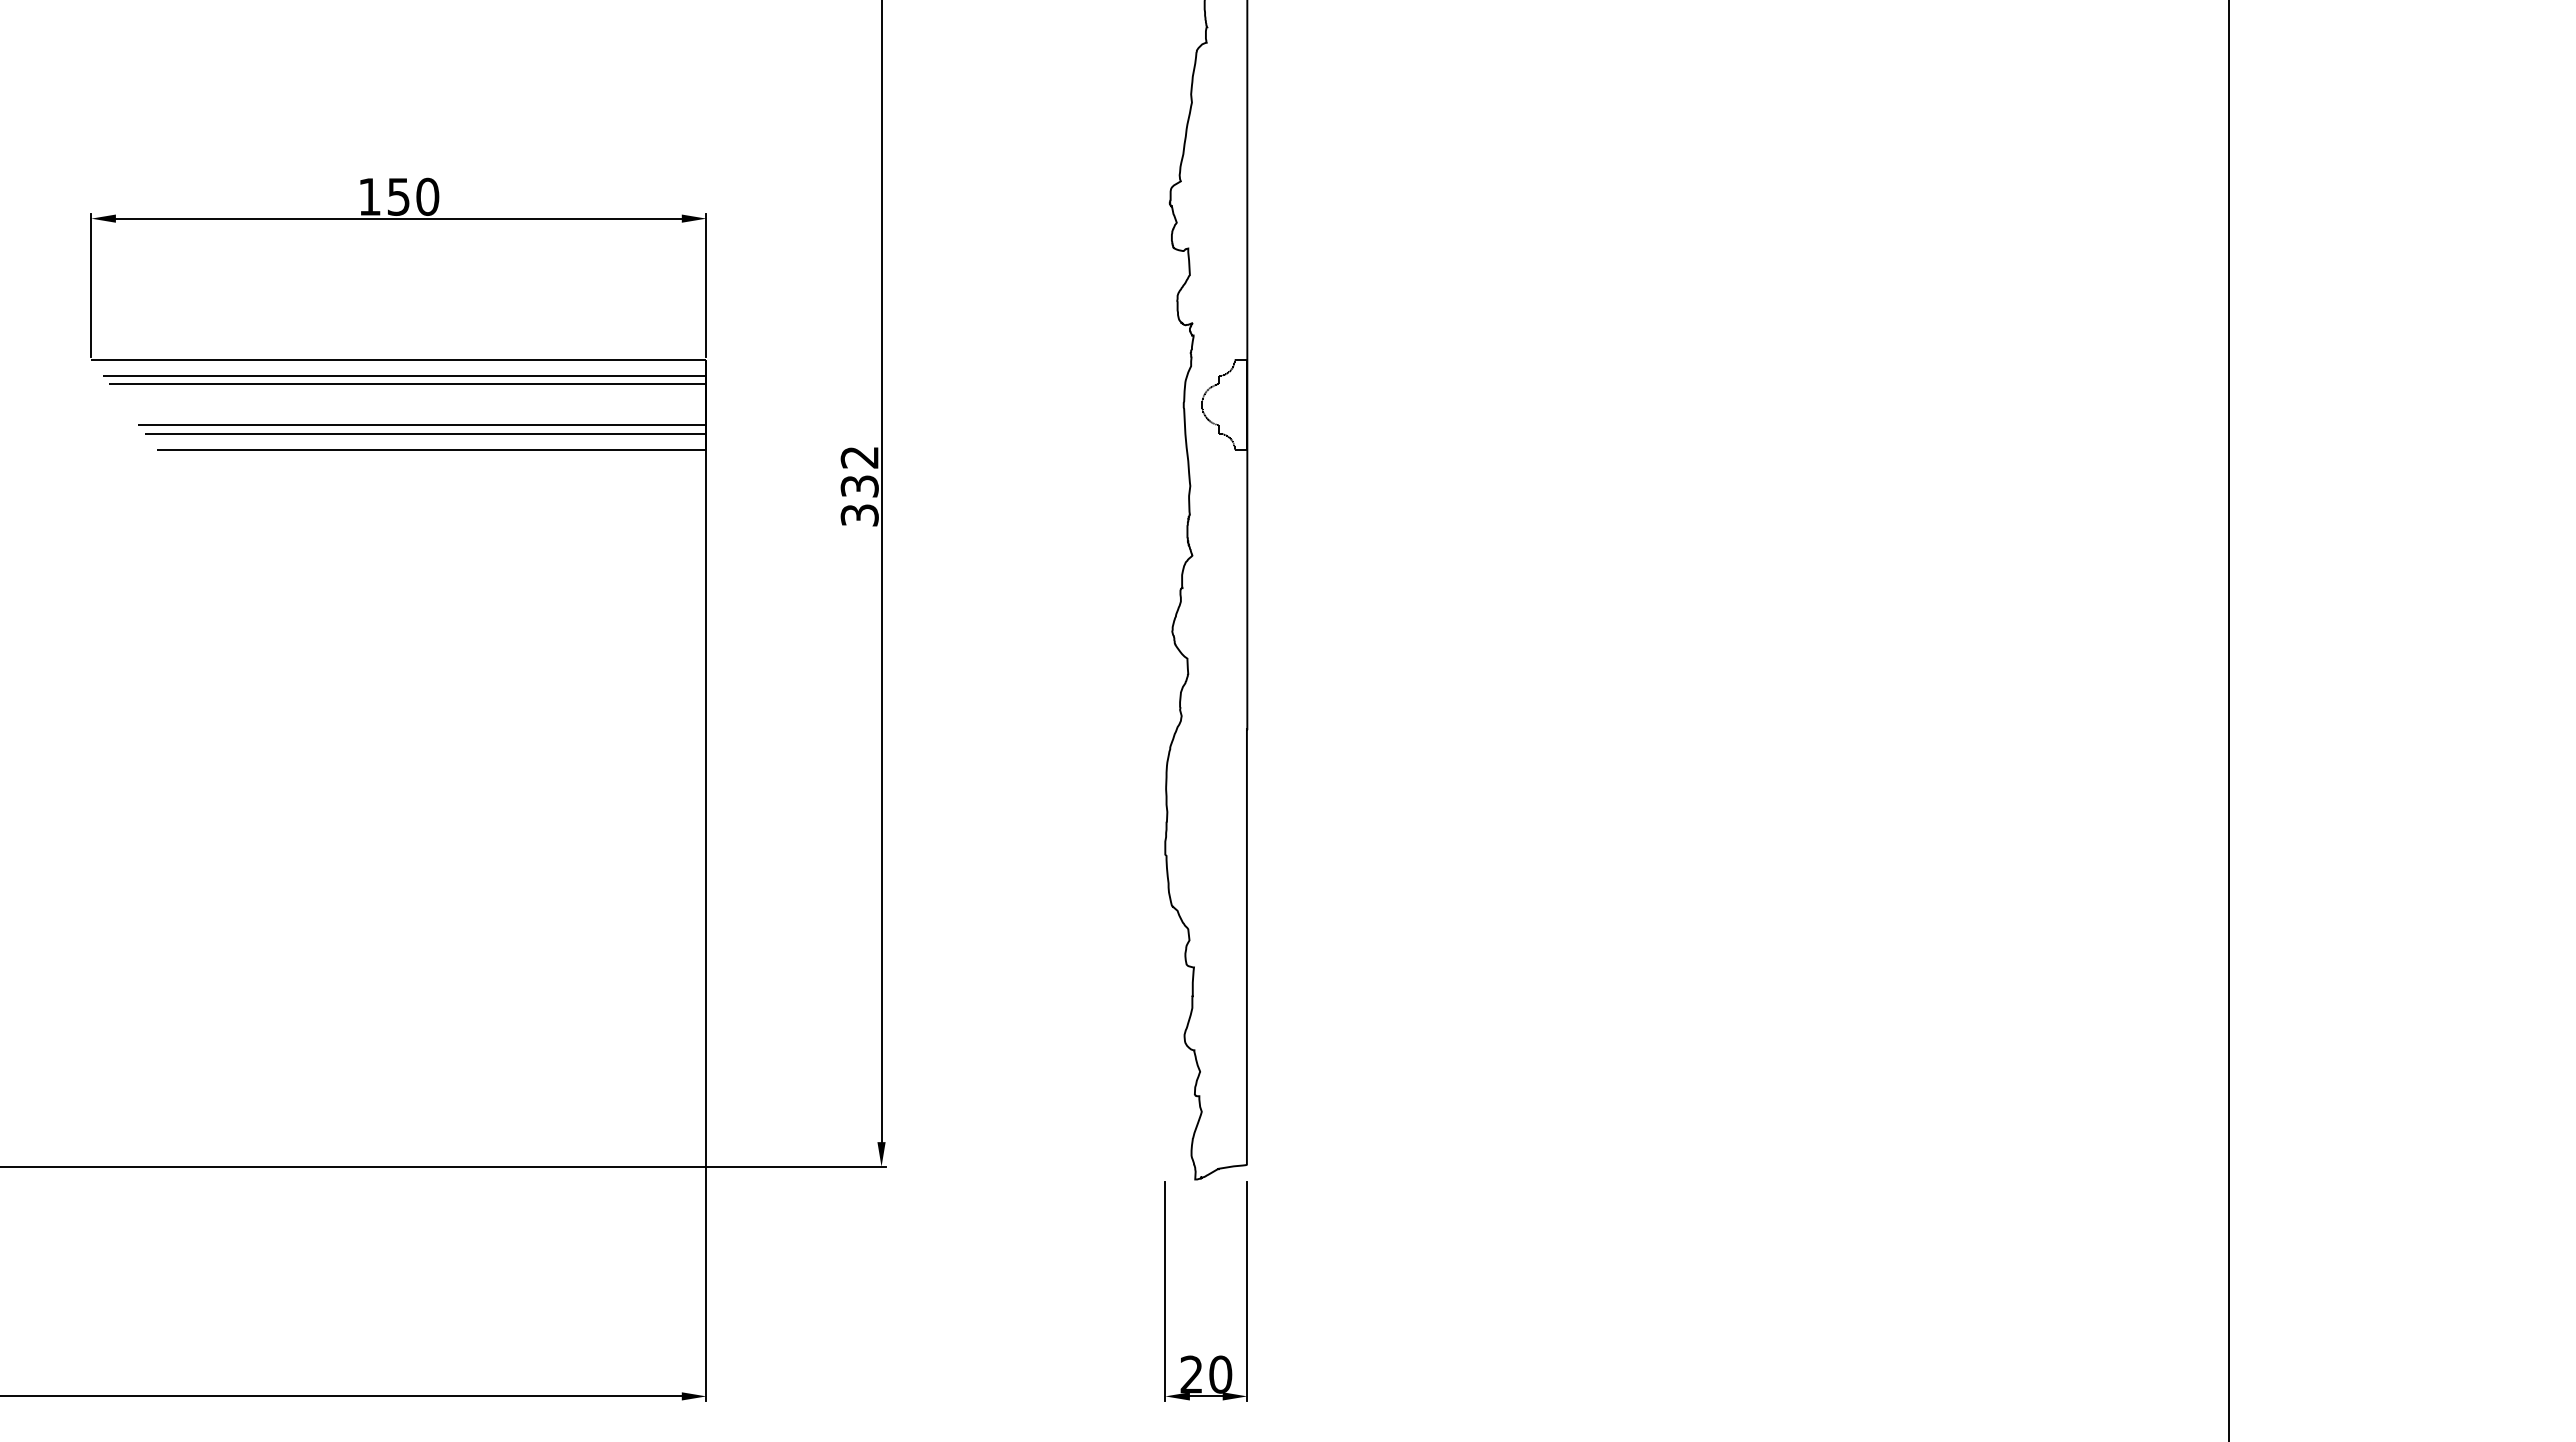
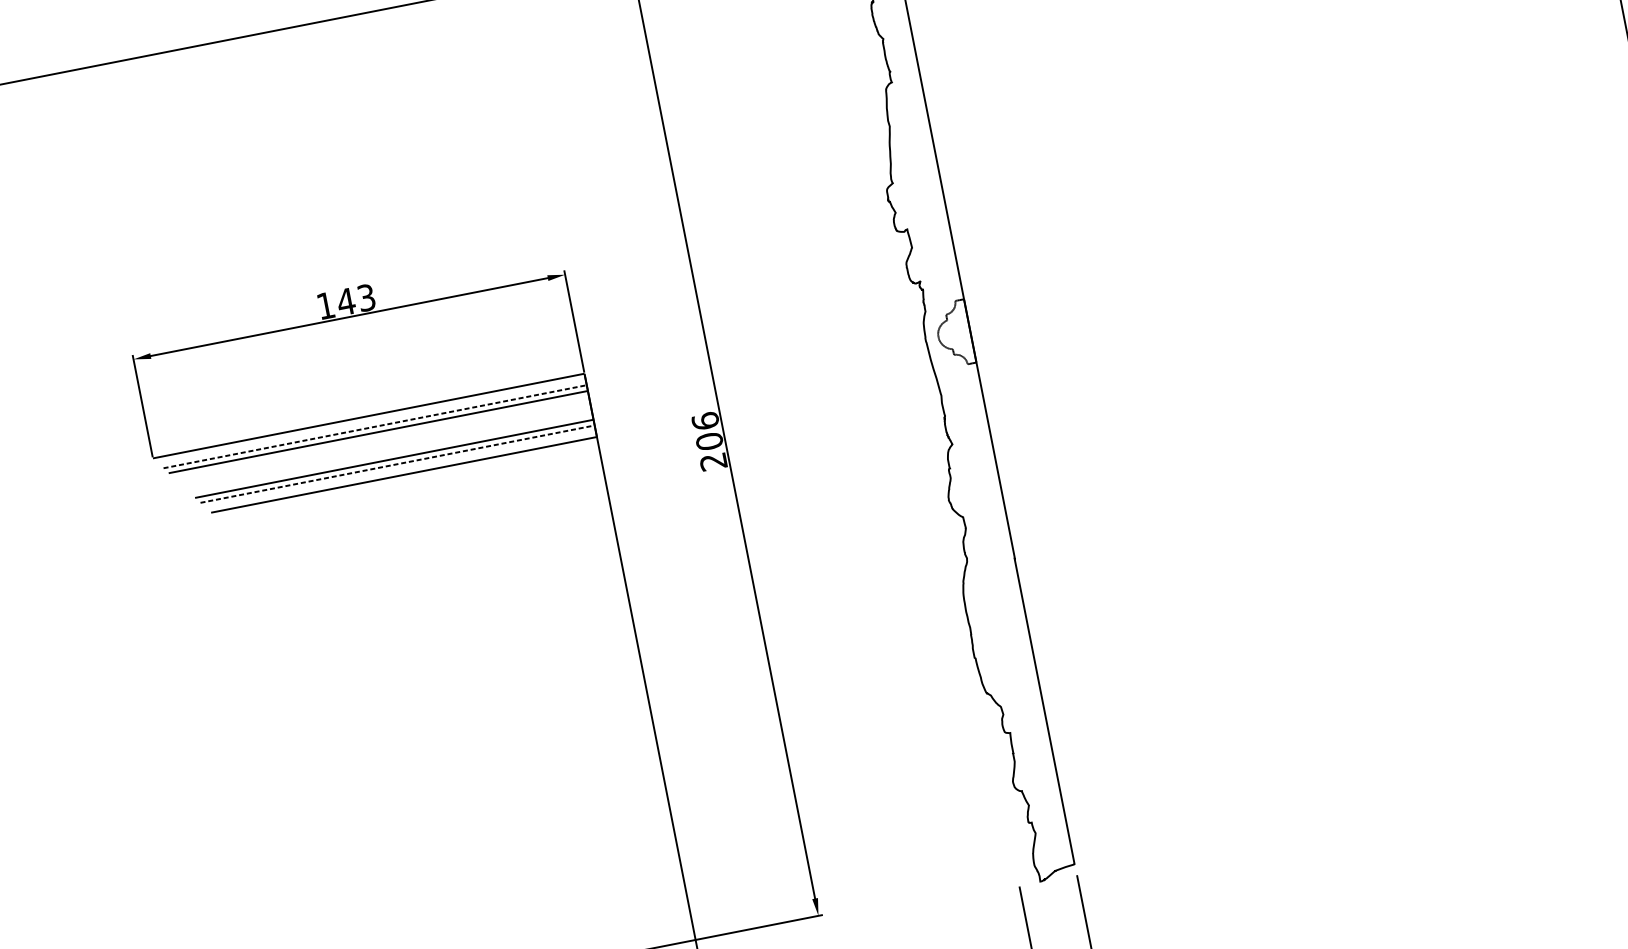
text: (412, 196) -> (355, 299), 150 -> 143
line: (404, 376) -> (375, 427), solid -> dashed
line: (425, 433) -> (397, 464), solid -> dashed
text: (859, 485) -> (709, 440), 332 -> 206

